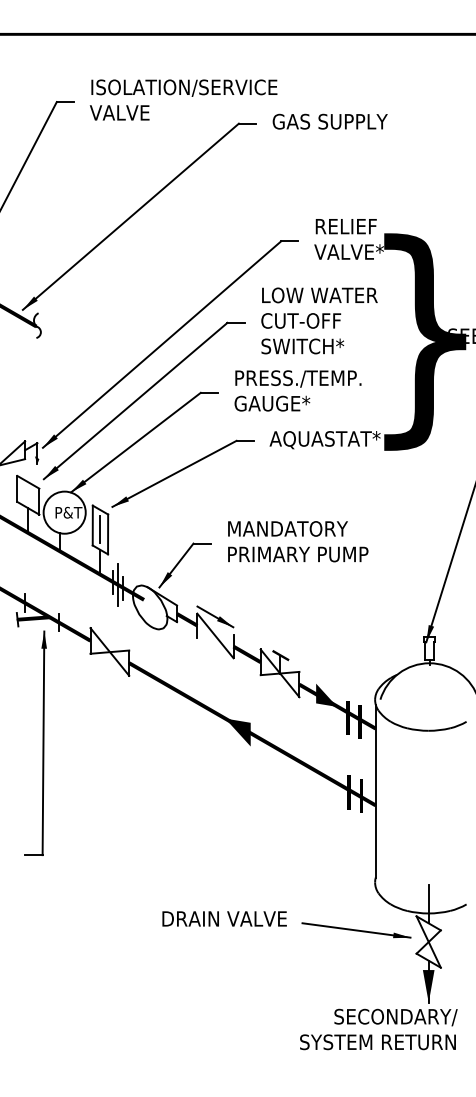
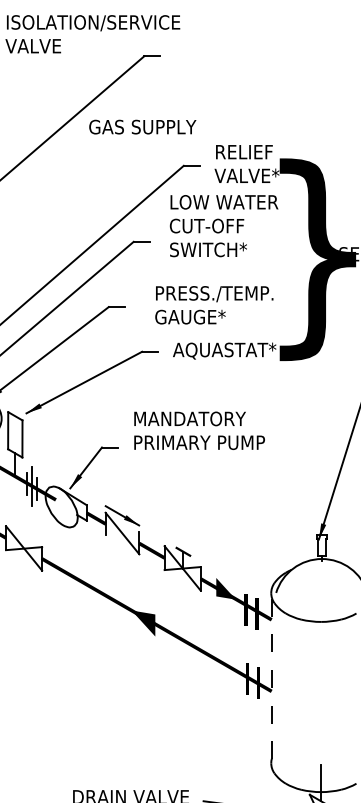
text: (329, 121) -> (142, 126), moved
text: (319, 320) -> (224, 225), moved
text: (297, 390) -> (213, 304), moved
line: (100, 528) -> (15, 433), removed
text: (298, 541) -> (199, 430), moved
line: (375, 791) -> (271, 678), solid -> dashed

